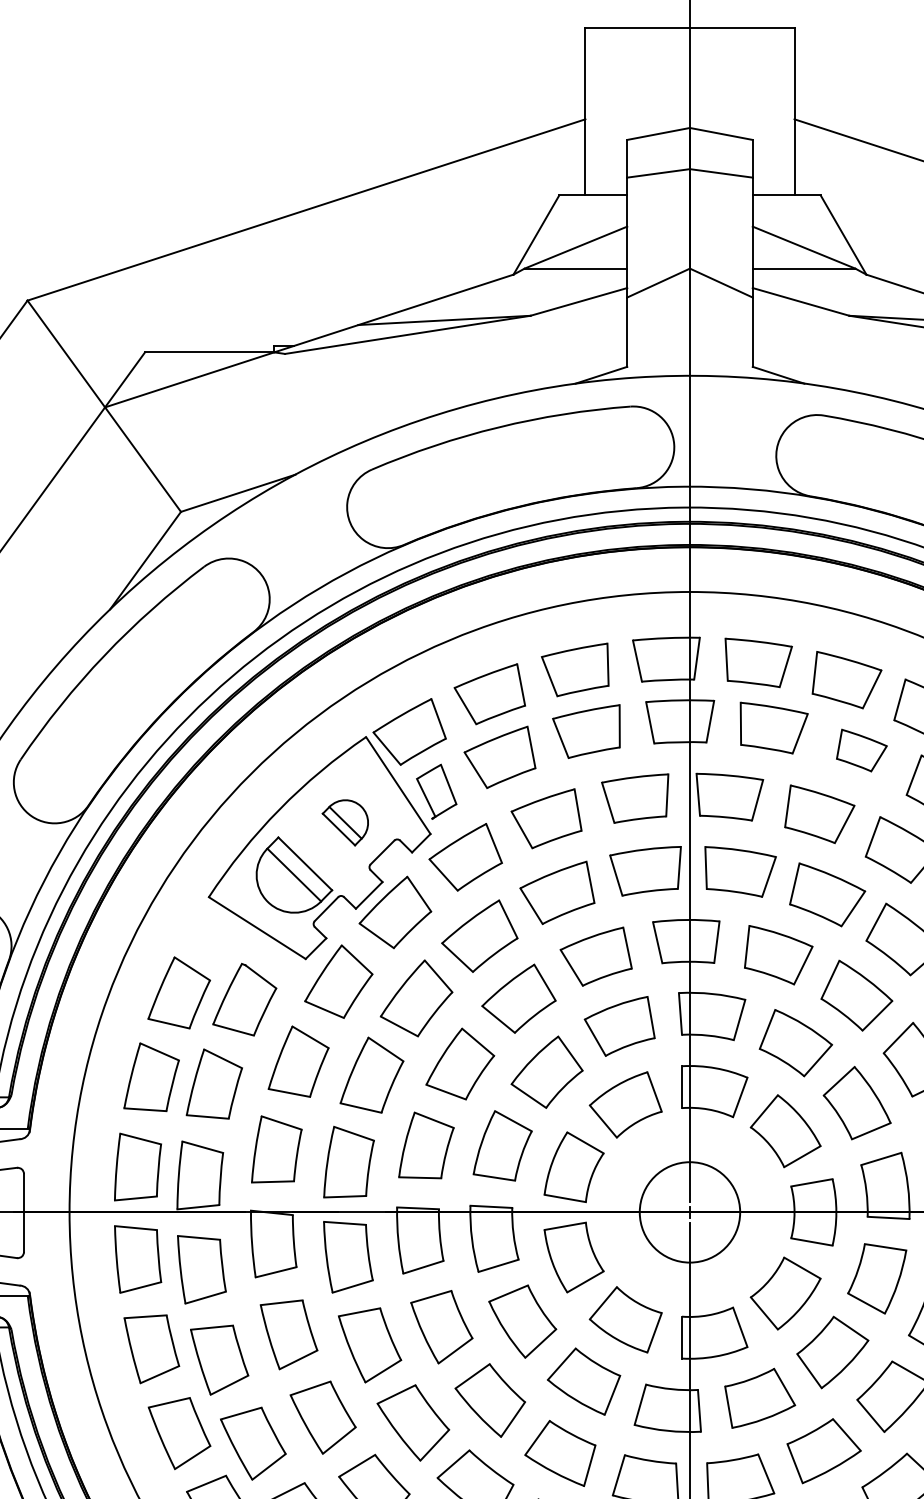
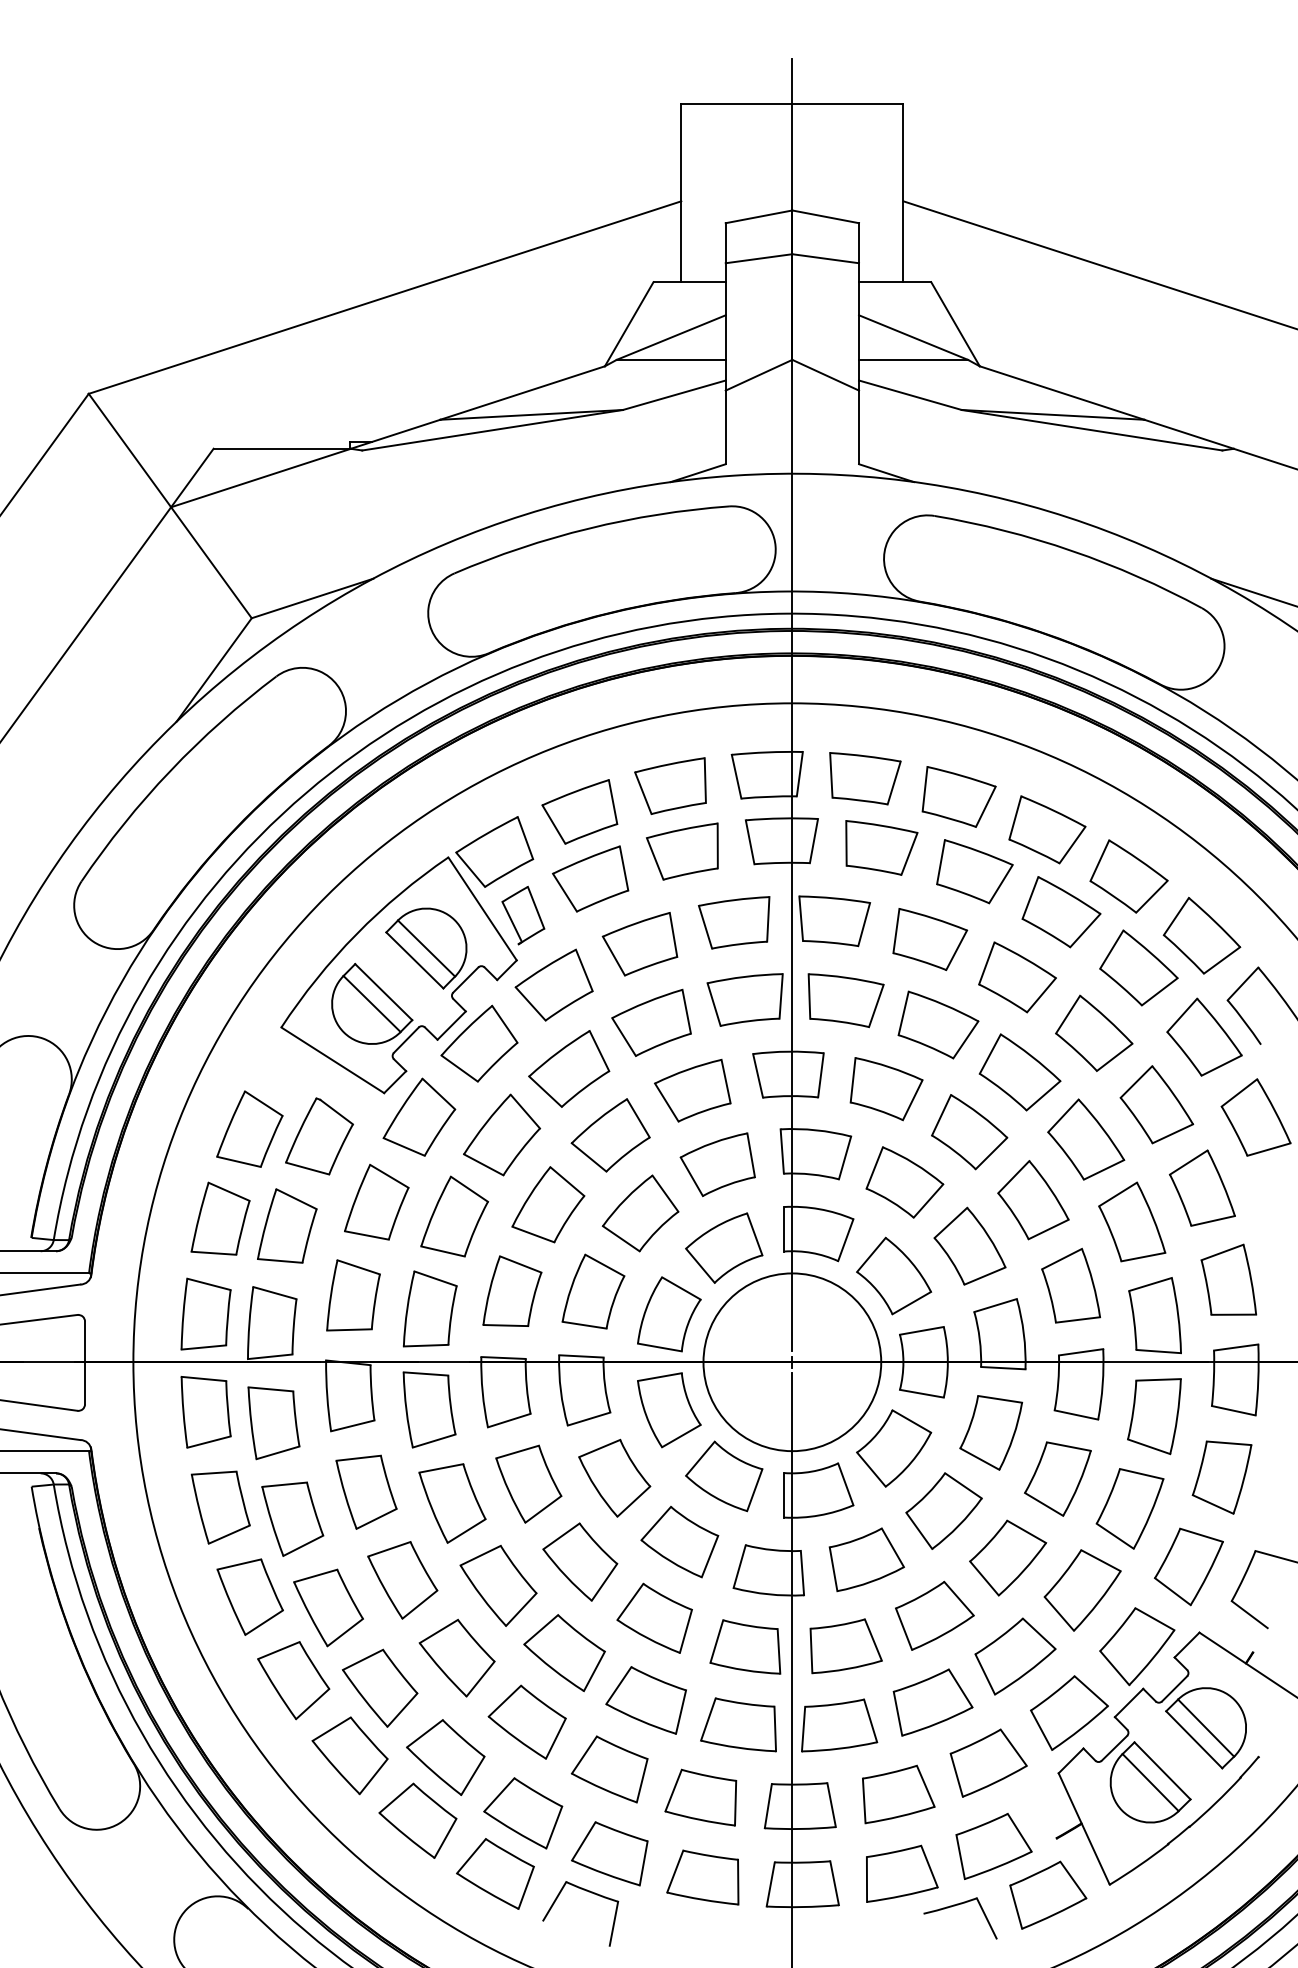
part: (861, 750) -> (974, 871), size x1.43
part: (345, 822) -> (426, 948), size x1.67
circle: (690, 1212) -> (792, 1362), size x1.67

